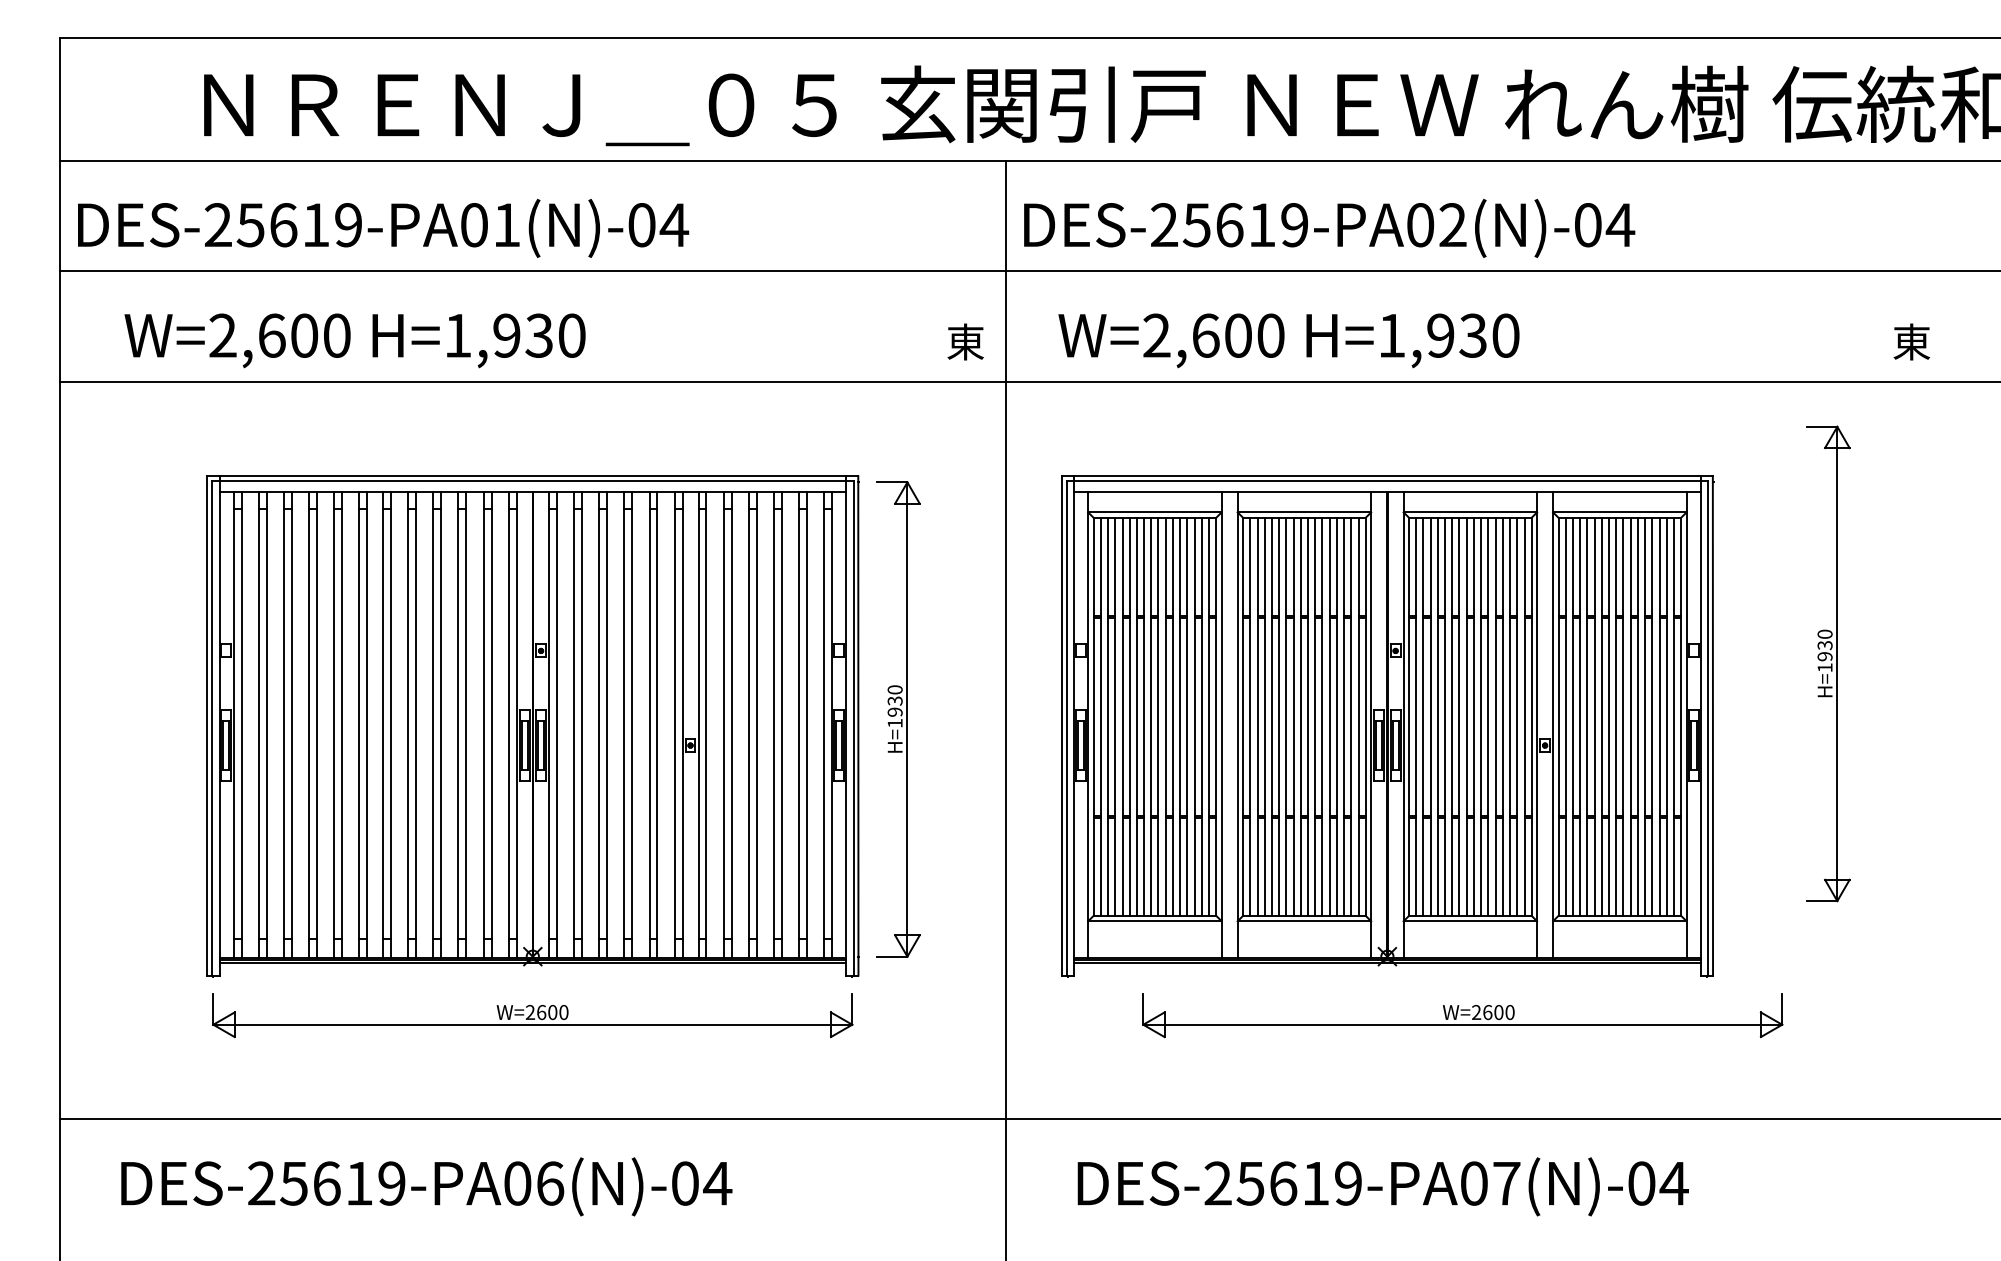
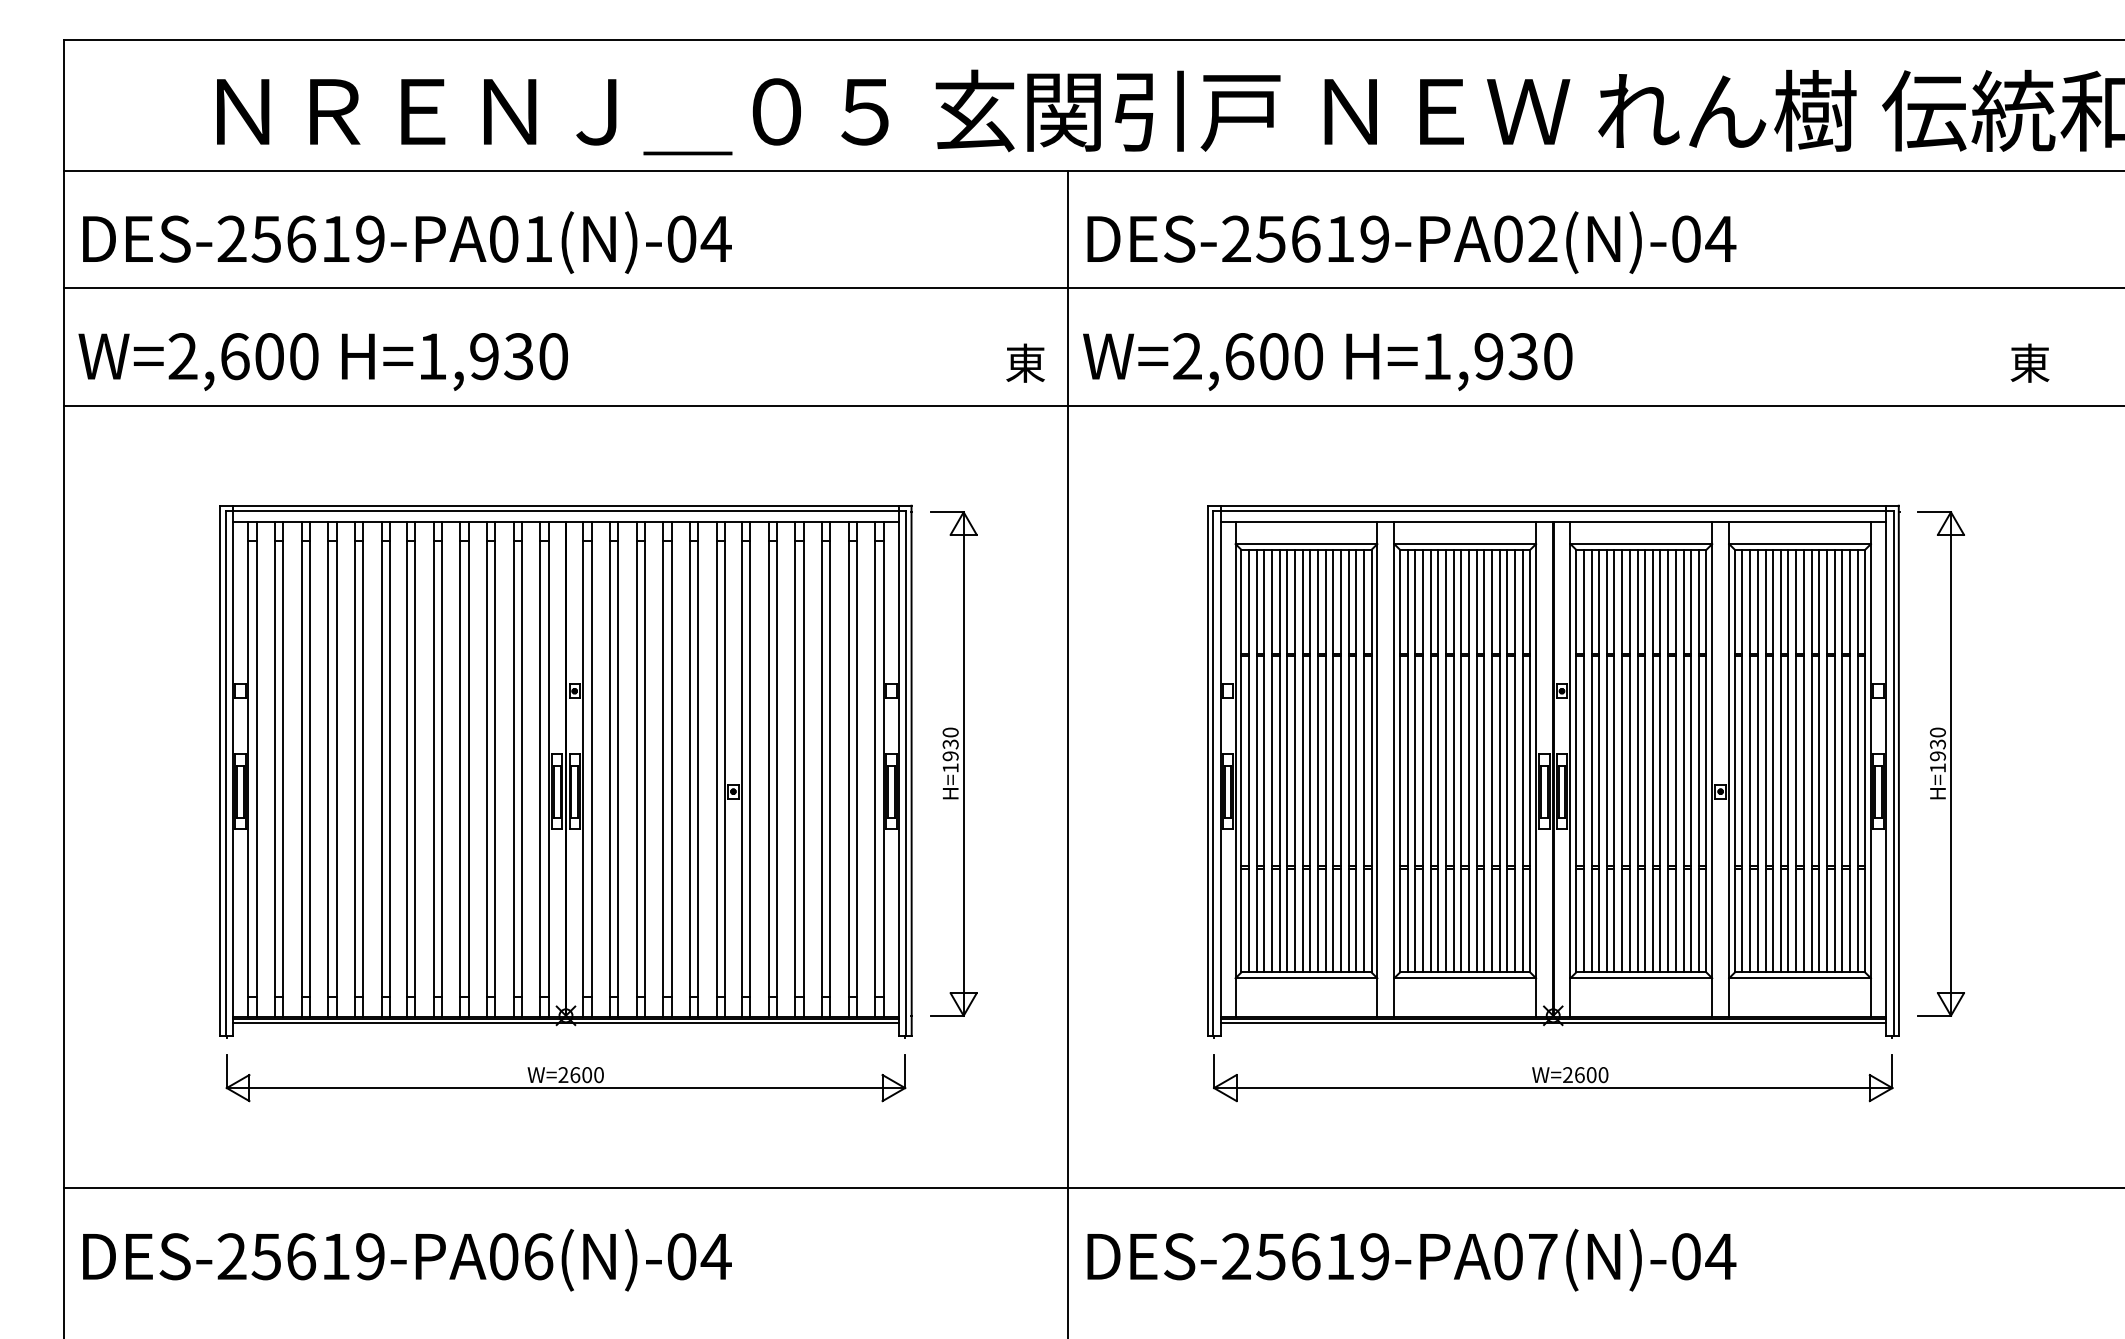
text: (354, 340) -> (322, 361), moved
text: (1288, 340) -> (1327, 361), moved
part: (1827, 663) -> (1940, 763), moved
part: (1387, 726) -> (1553, 771), moved
text: (426, 1186) -> (407, 1259), moved
text: (1382, 1186) -> (1411, 1259), moved

